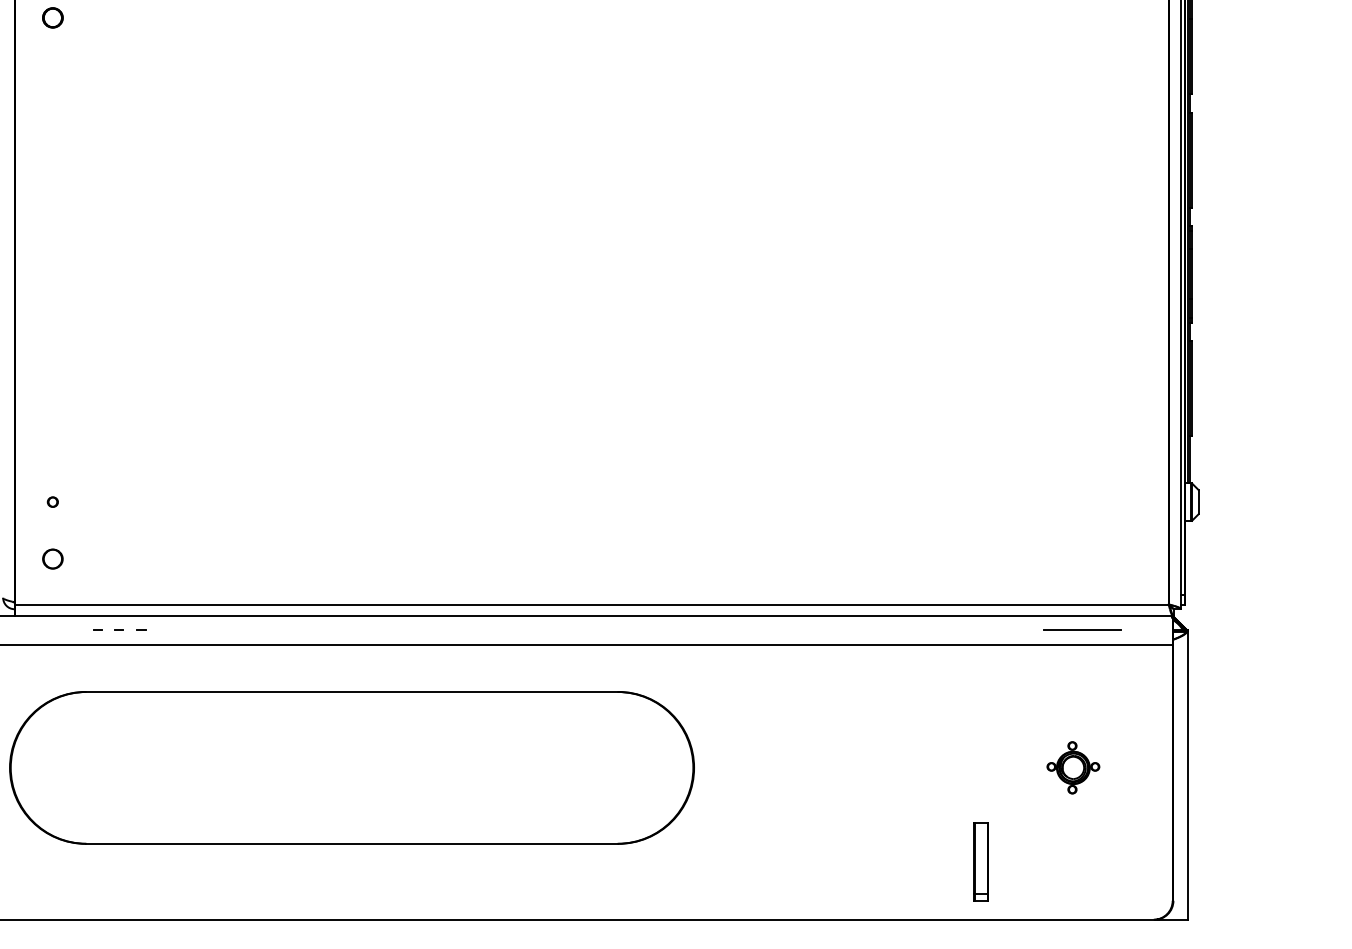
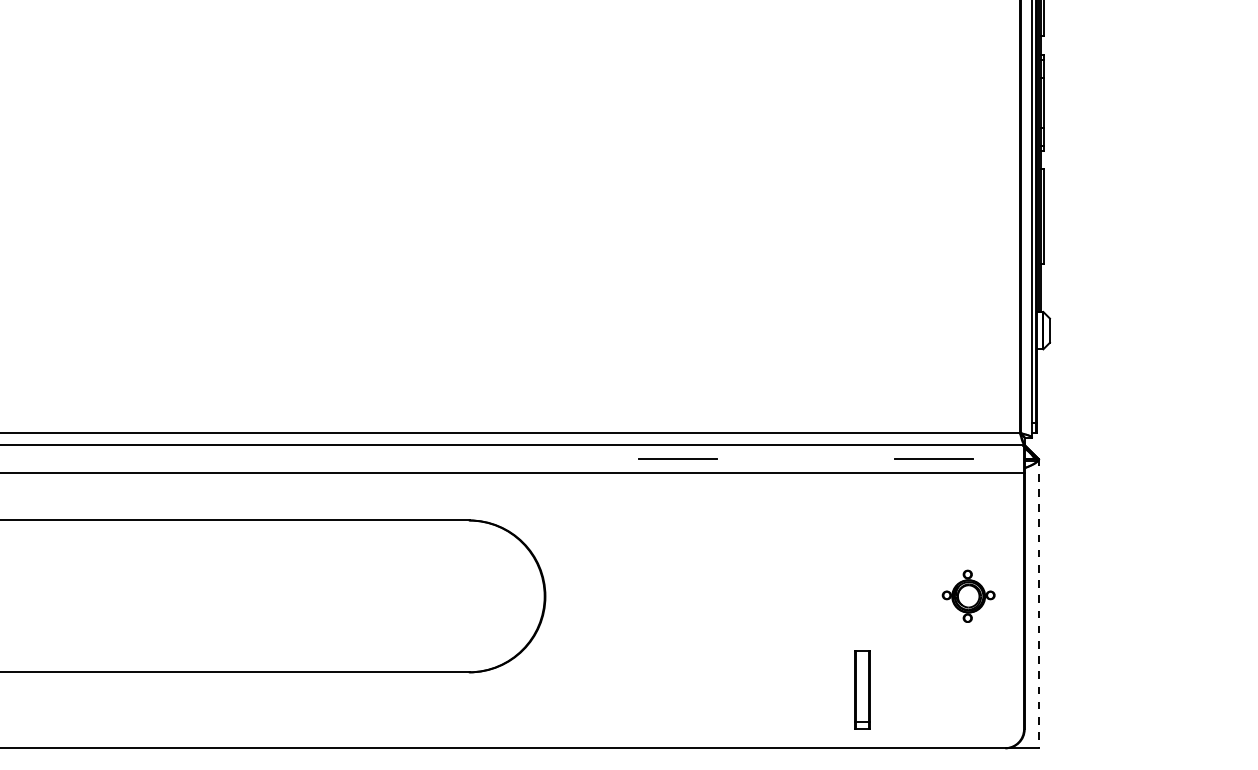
line: (826, 629) -> (677, 458), added
part: (1073, 767) -> (968, 596), moved
line: (1187, 775) -> (1038, 604), solid -> dashed
part: (980, 861) -> (861, 690), moved

